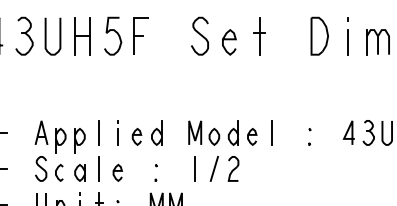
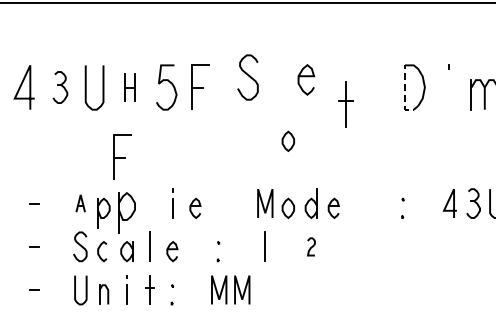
curve: (200, 35) -> (248, 76), moved
part: (24, 36) -> (60, 87), size x0.7
part: (82, 36) -> (129, 87), size x0.6
part: (259, 36) -> (345, 104), moved
curve: (229, 40) -> (306, 77), moved
line: (311, 42) -> (404, 95), solid -> dashed
line: (348, 42) -> (449, 94), removed
part: (213, 80) -> (287, 140), added
part: (76, 93) -> (122, 156), added
part: (41, 132) -> (80, 203), size x0.6
line: (99, 132) -> (150, 203), removed
part: (156, 132) -> (218, 203), removed
line: (271, 132) -> (357, 203), removed
part: (79, 140) -> (126, 212), size x1.4
line: (214, 168) -> (288, 246), removed
part: (233, 168) -> (311, 246), size x0.6

